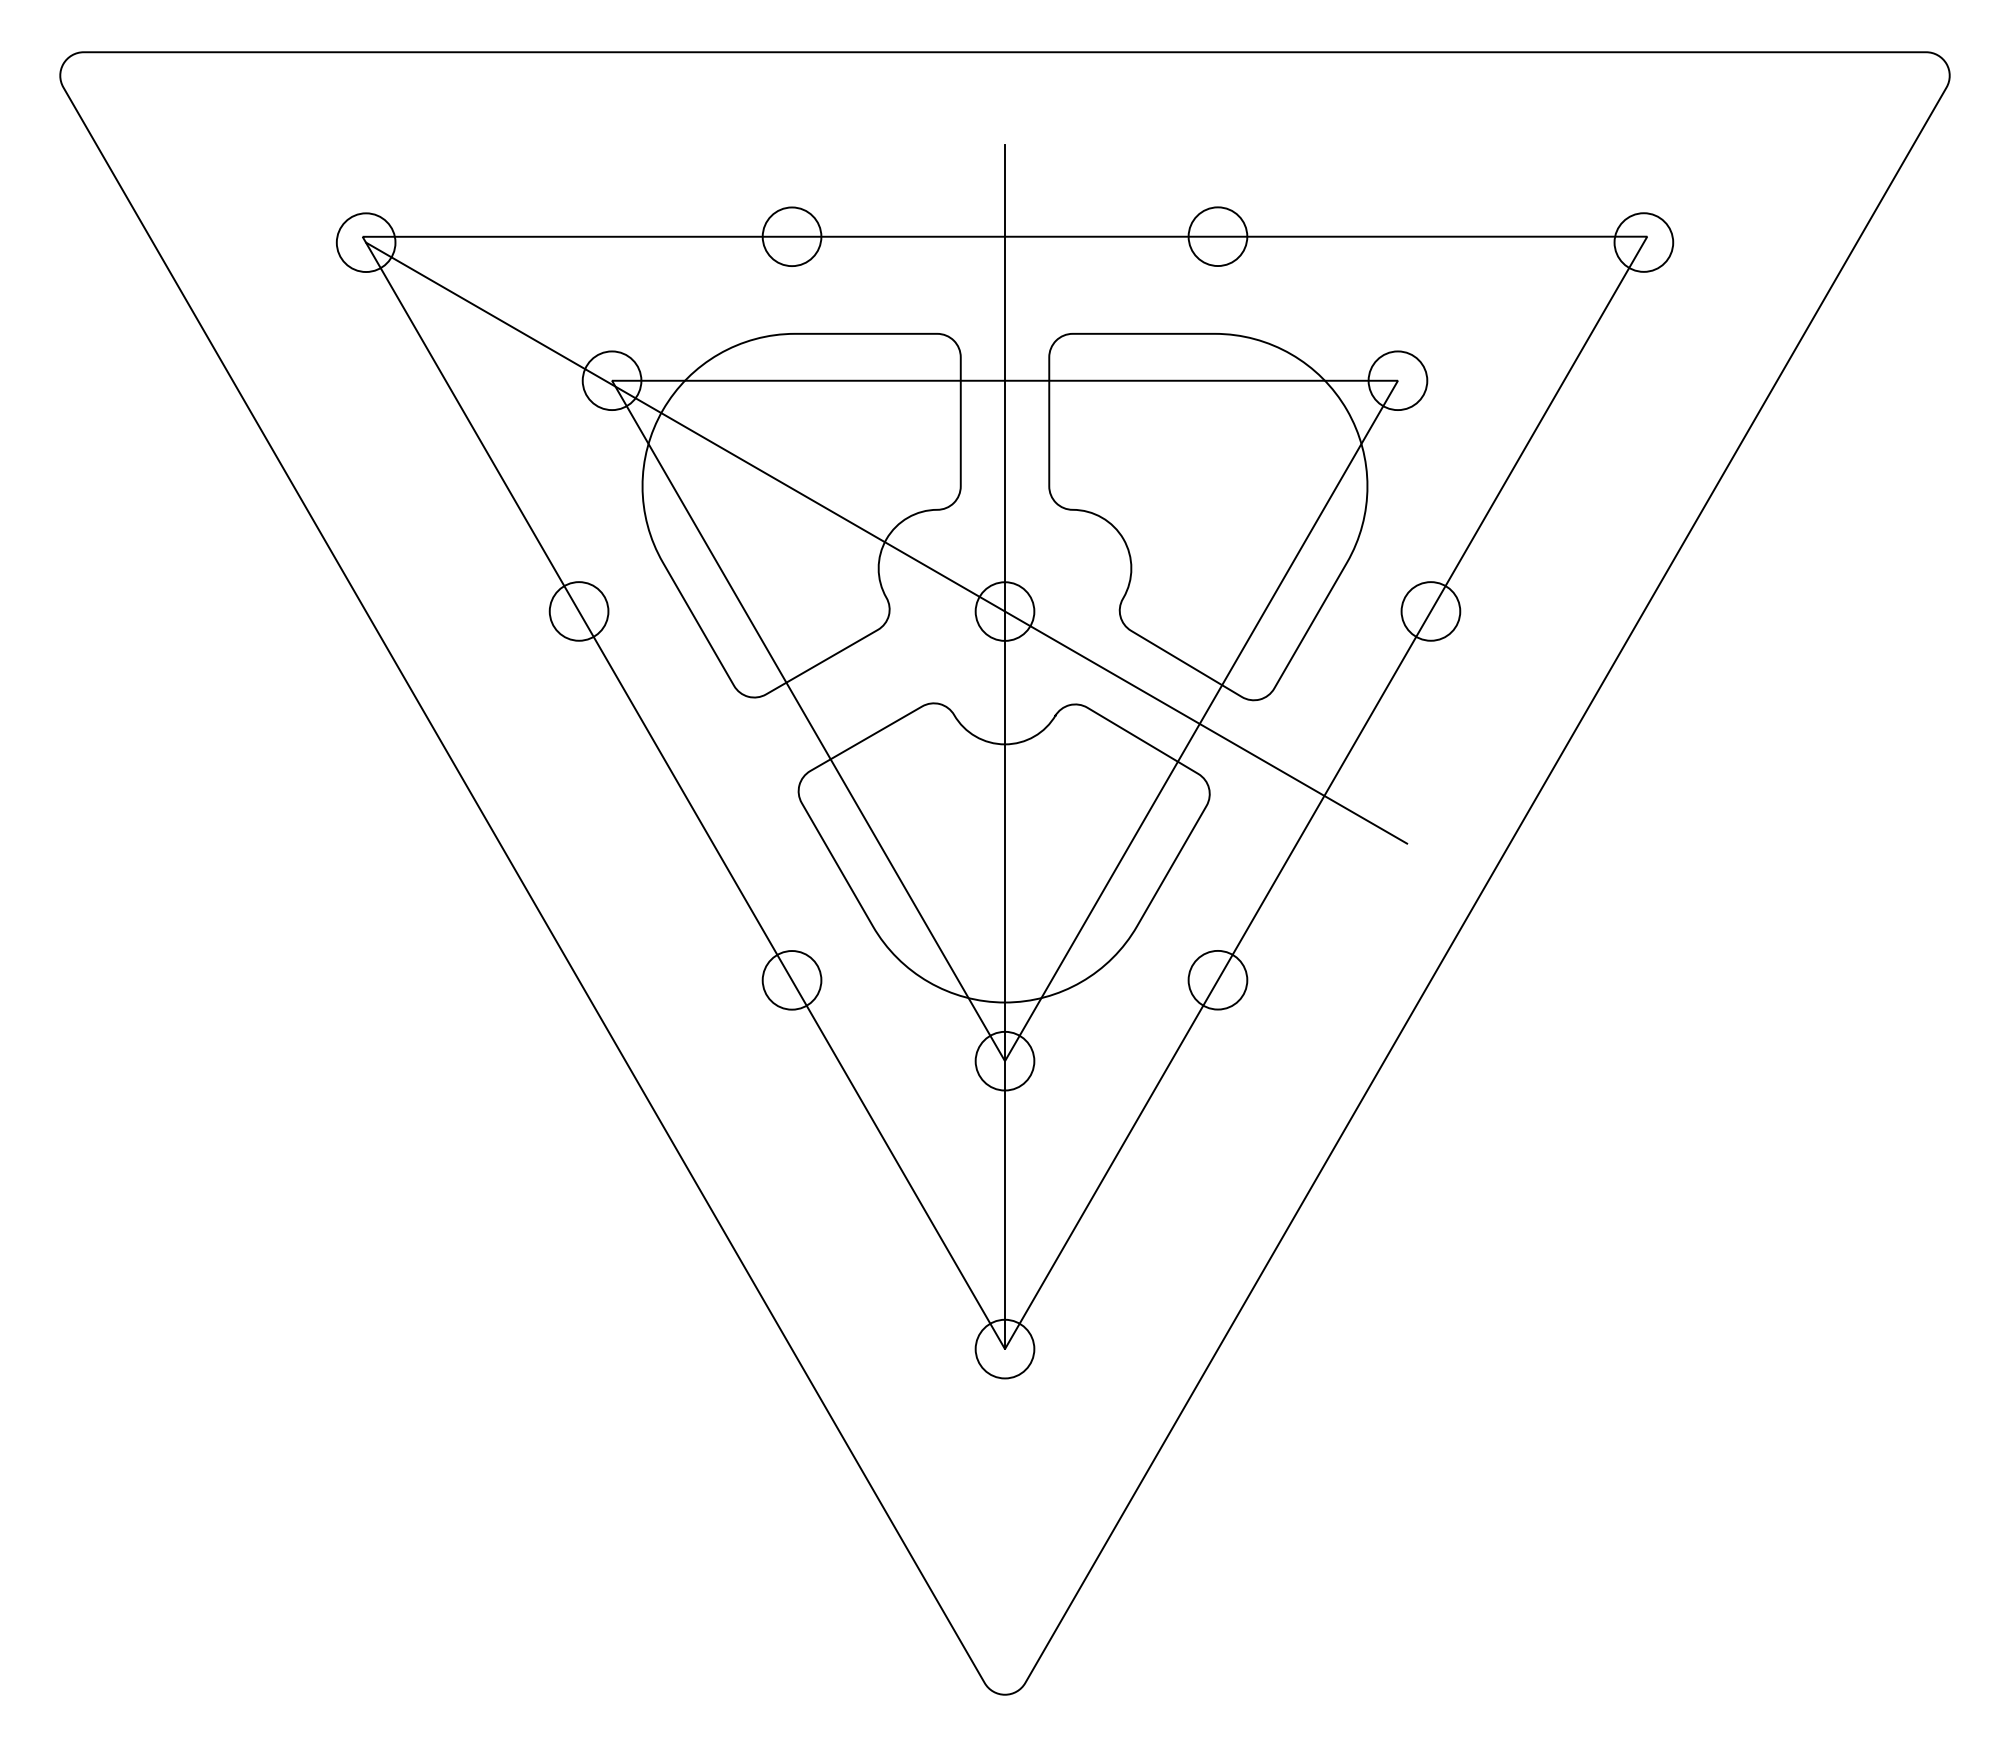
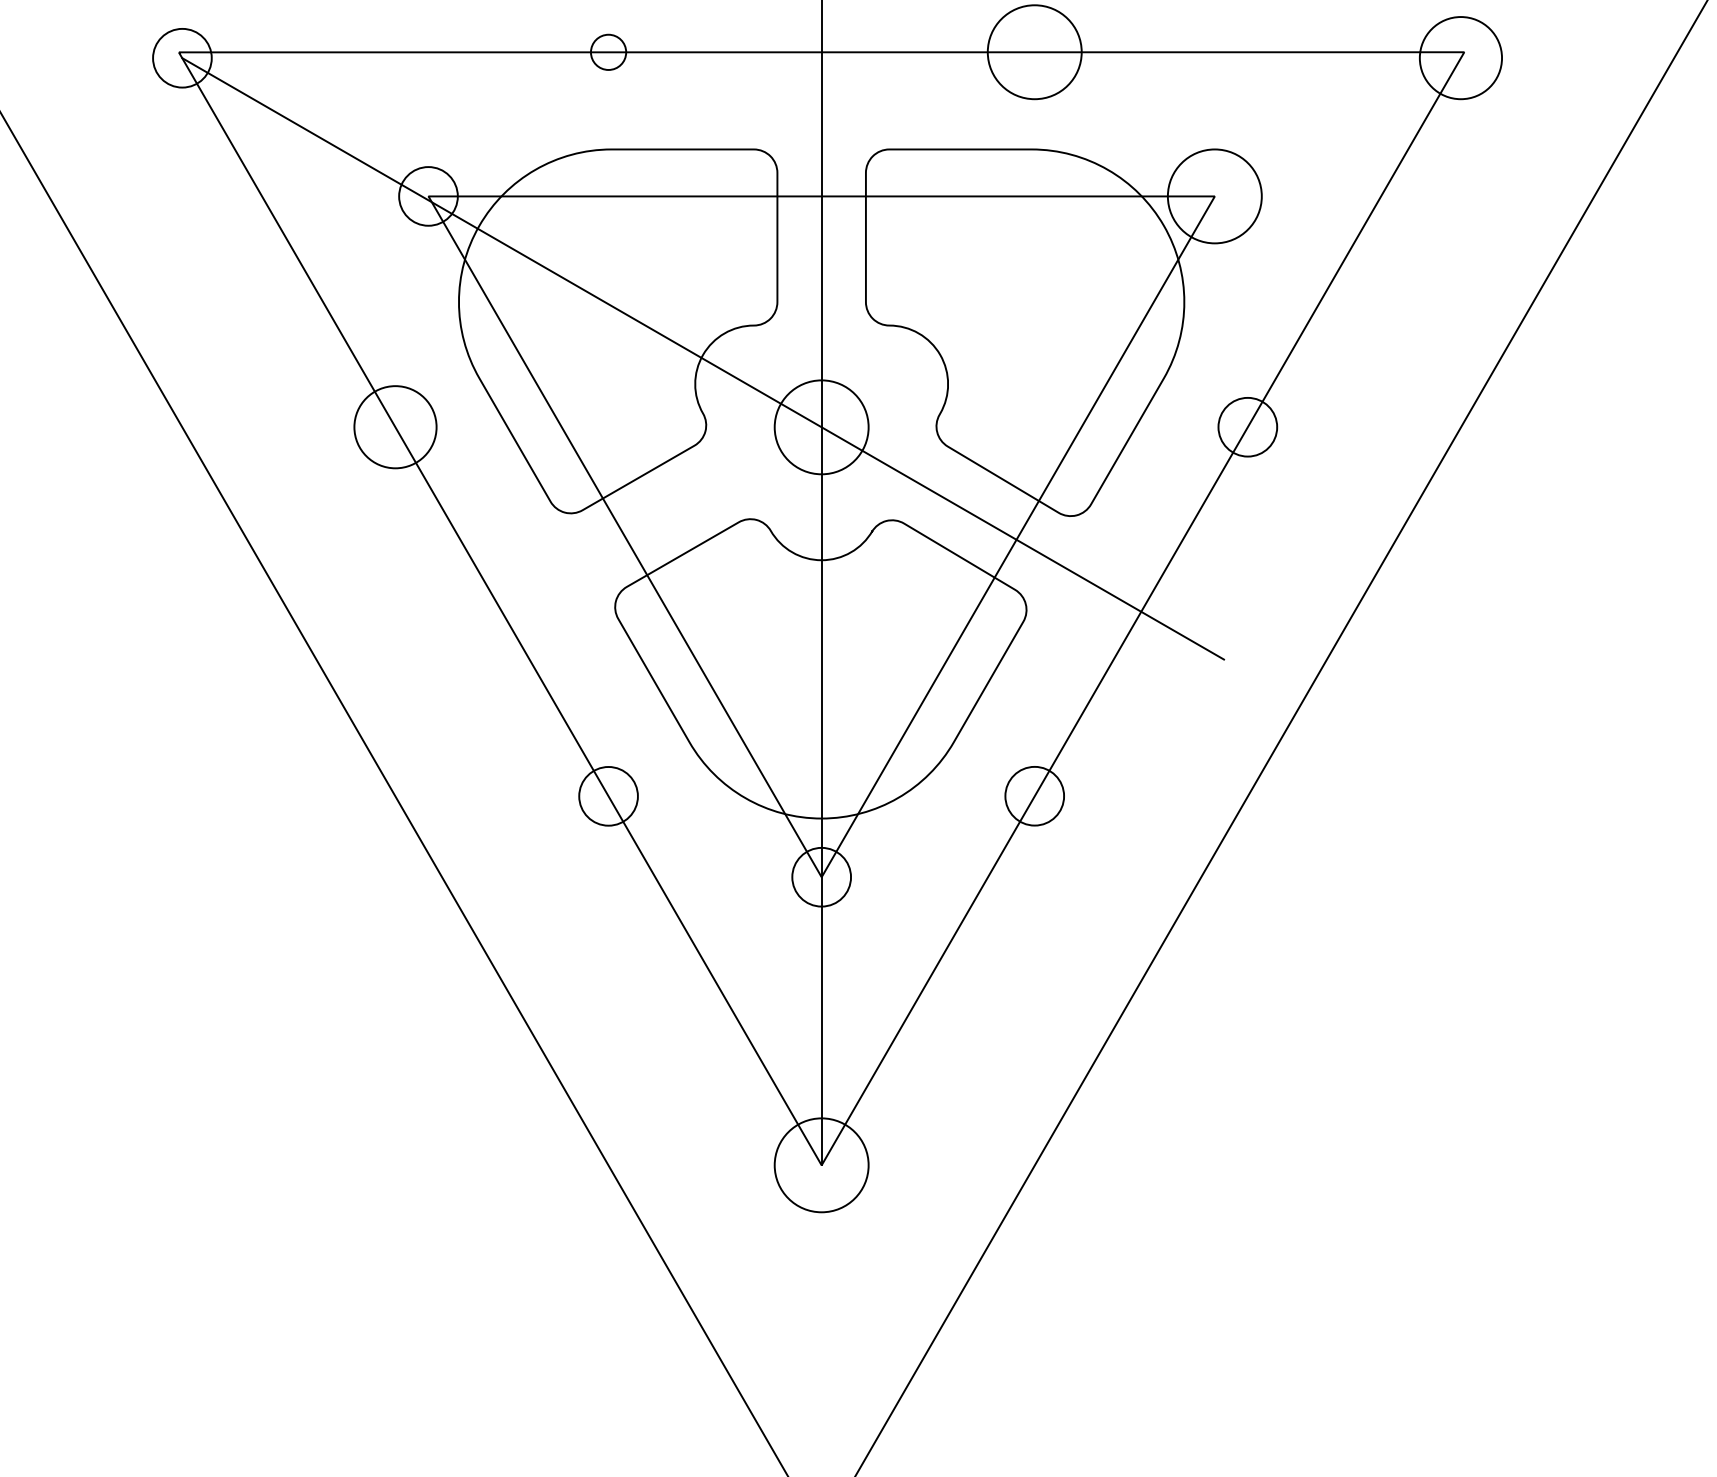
circle: (791, 236) -> (608, 52), size x0.6
circle: (1217, 236) -> (1034, 52), size x1.6
circle: (1643, 242) -> (1460, 58), size x1.4
circle: (1397, 380) -> (1214, 196), size x1.6
circle: (578, 611) -> (394, 427), size x1.4
circle: (1004, 611) -> (821, 427), size x1.6
circle: (1004, 1348) -> (821, 1164), size x1.6

